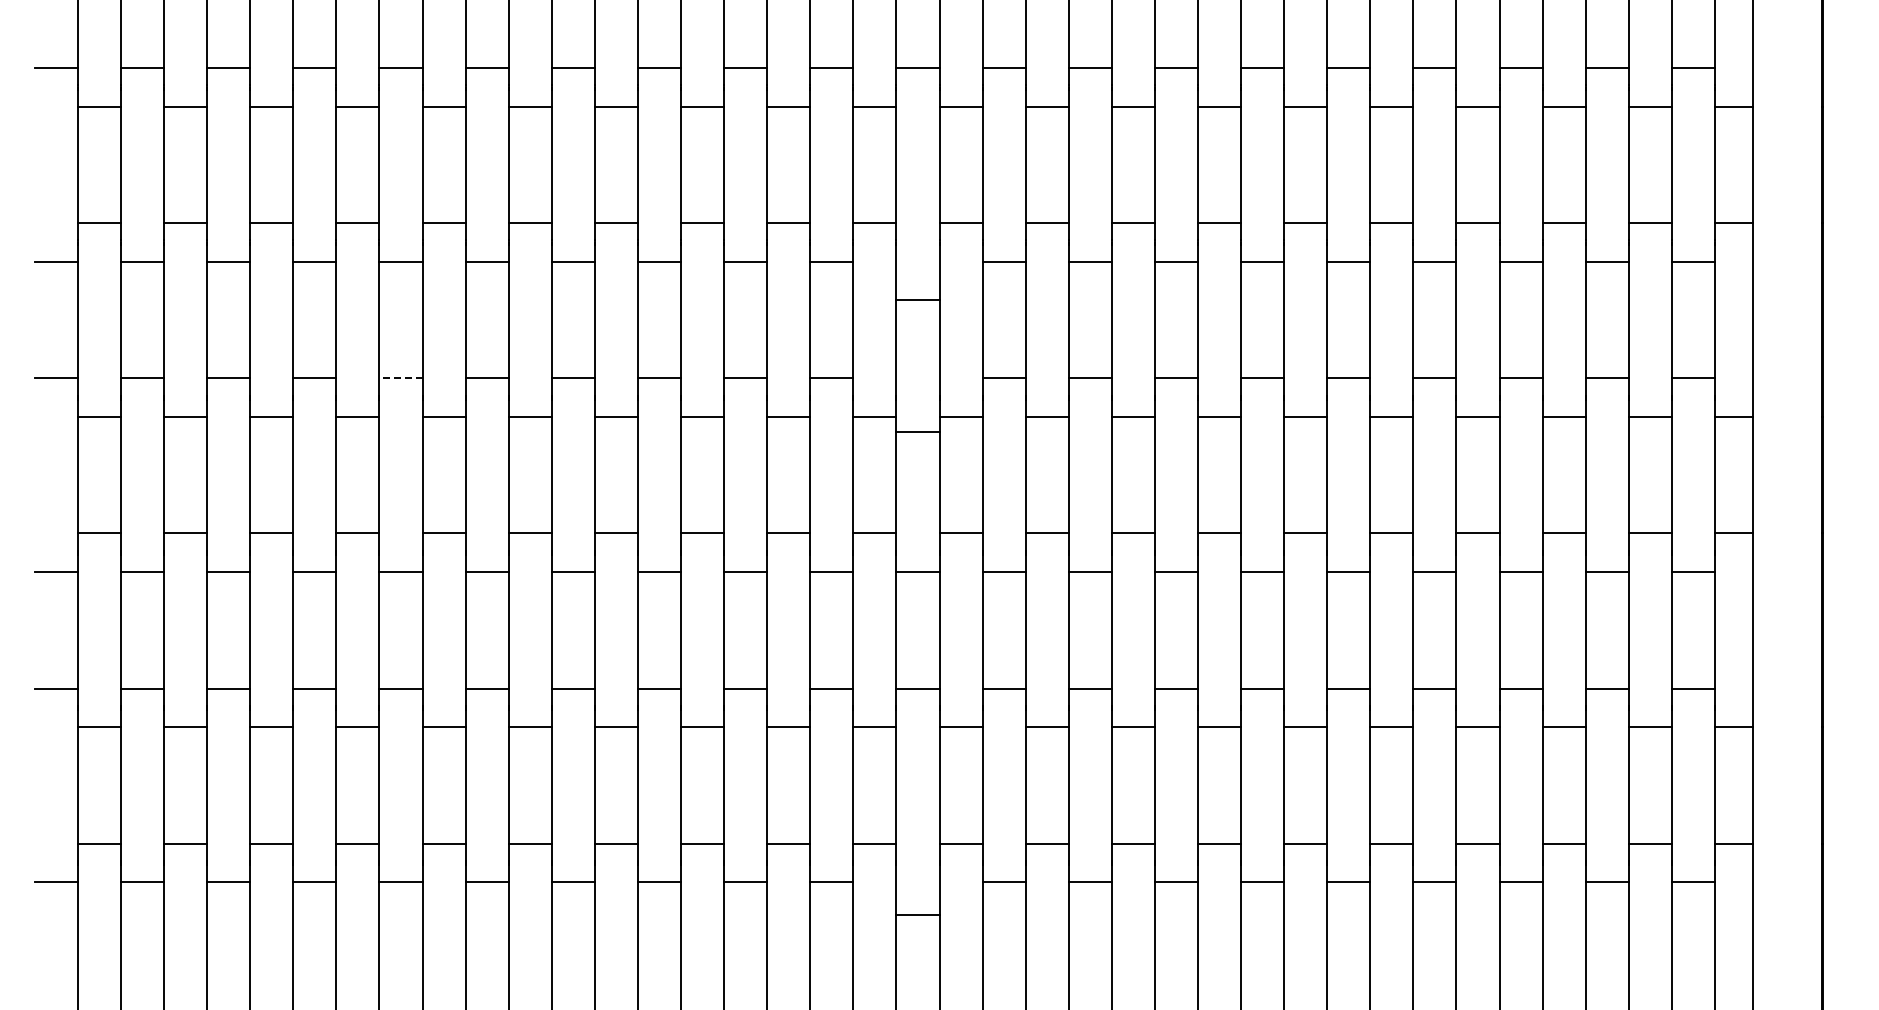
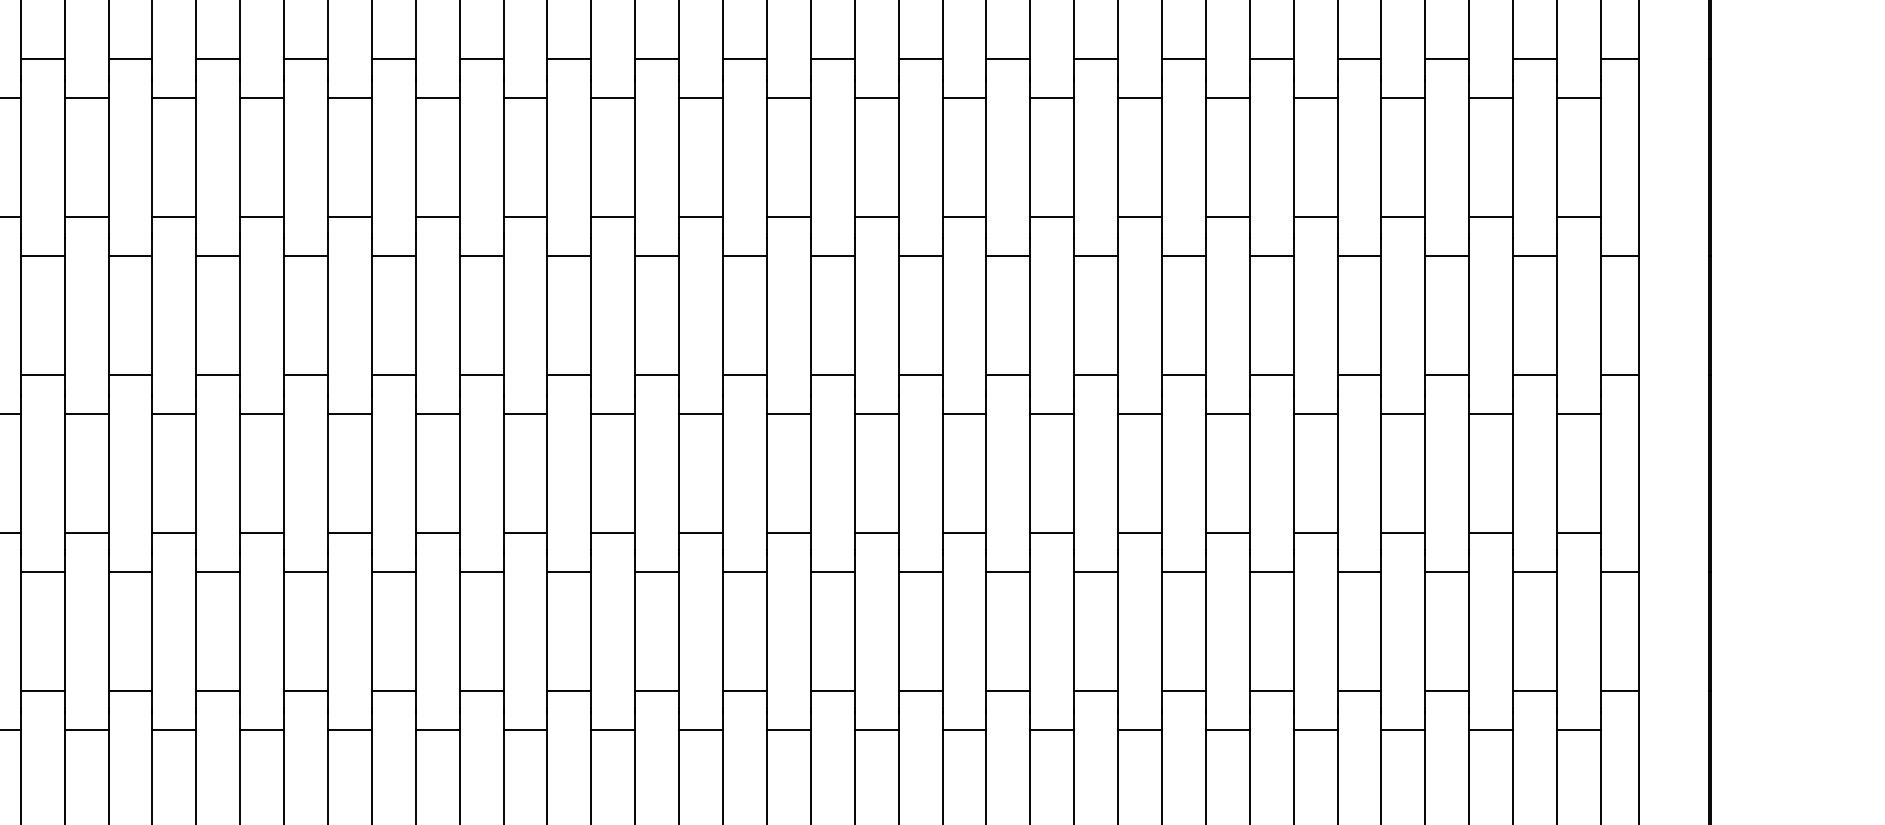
line: (917, 300) -> (788, 98), moved
line: (401, 378) -> (262, 217), dashed -> solid
line: (917, 432) -> (788, 217), moved
line: (917, 915) -> (788, 730), moved

